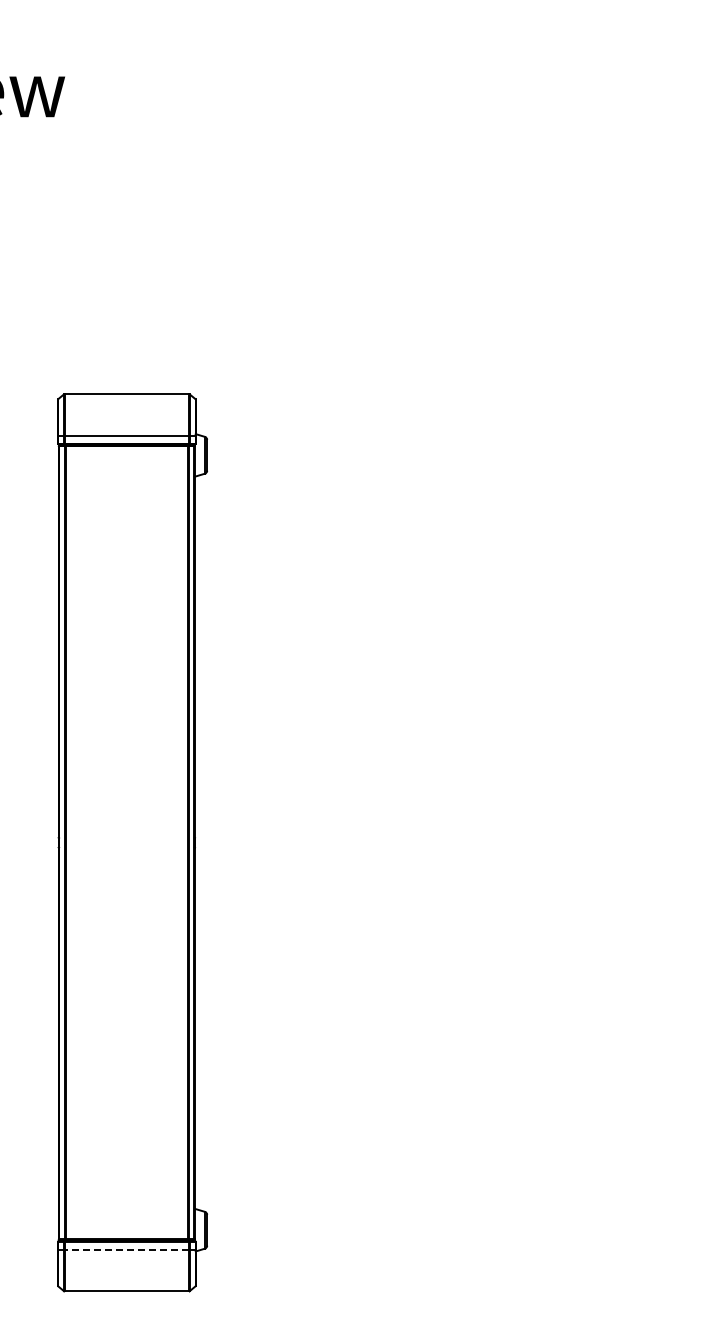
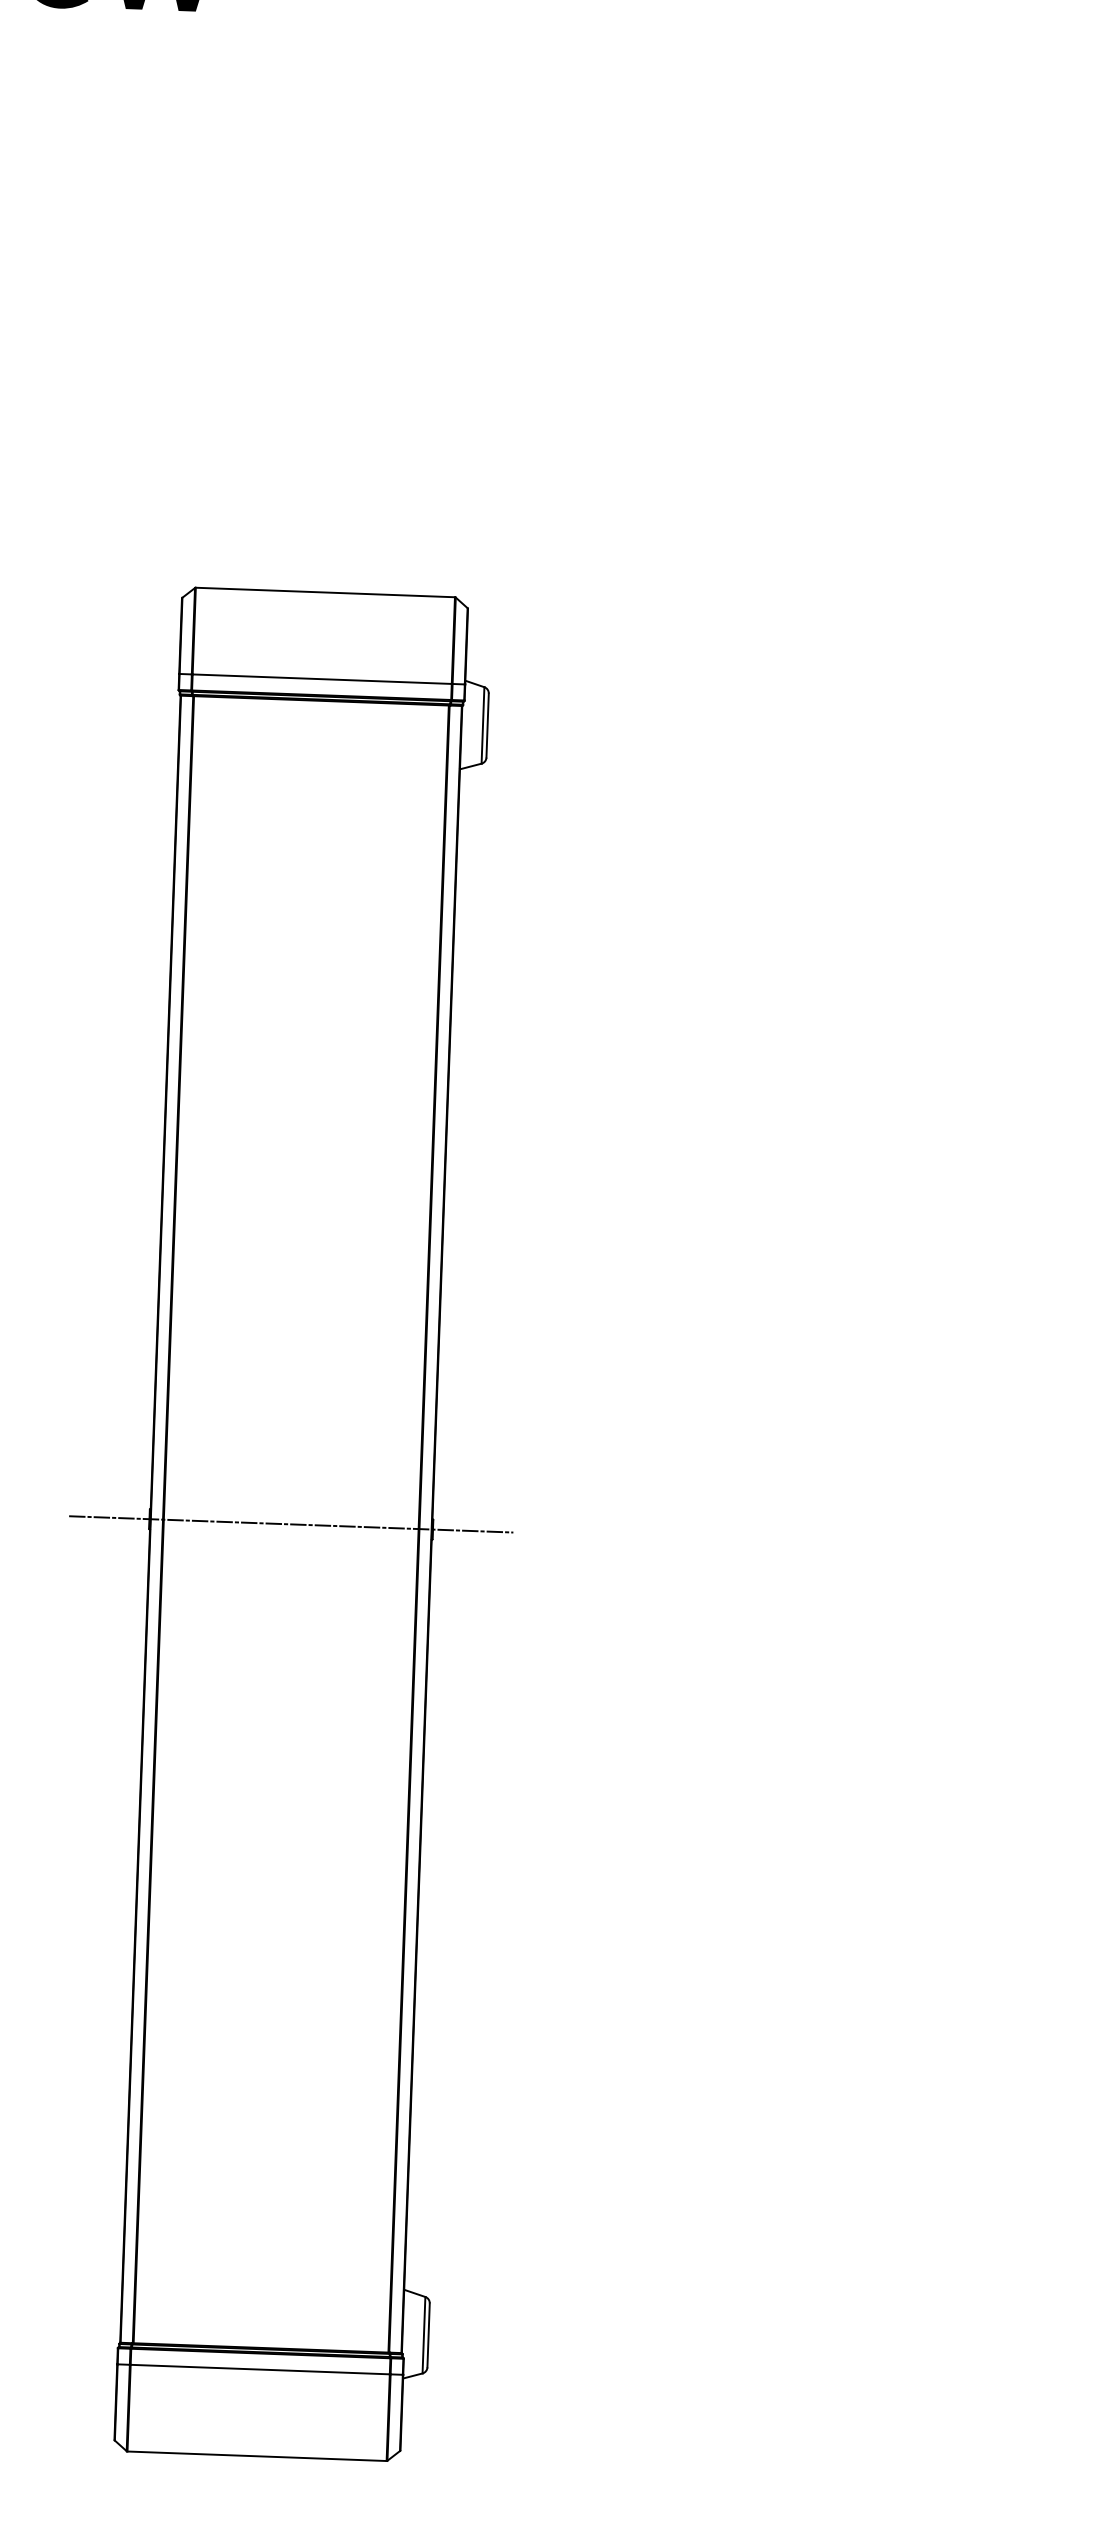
line: (126, 842) -> (290, 1523), added
line: (126, 1249) -> (259, 2369), dashed -> solid

